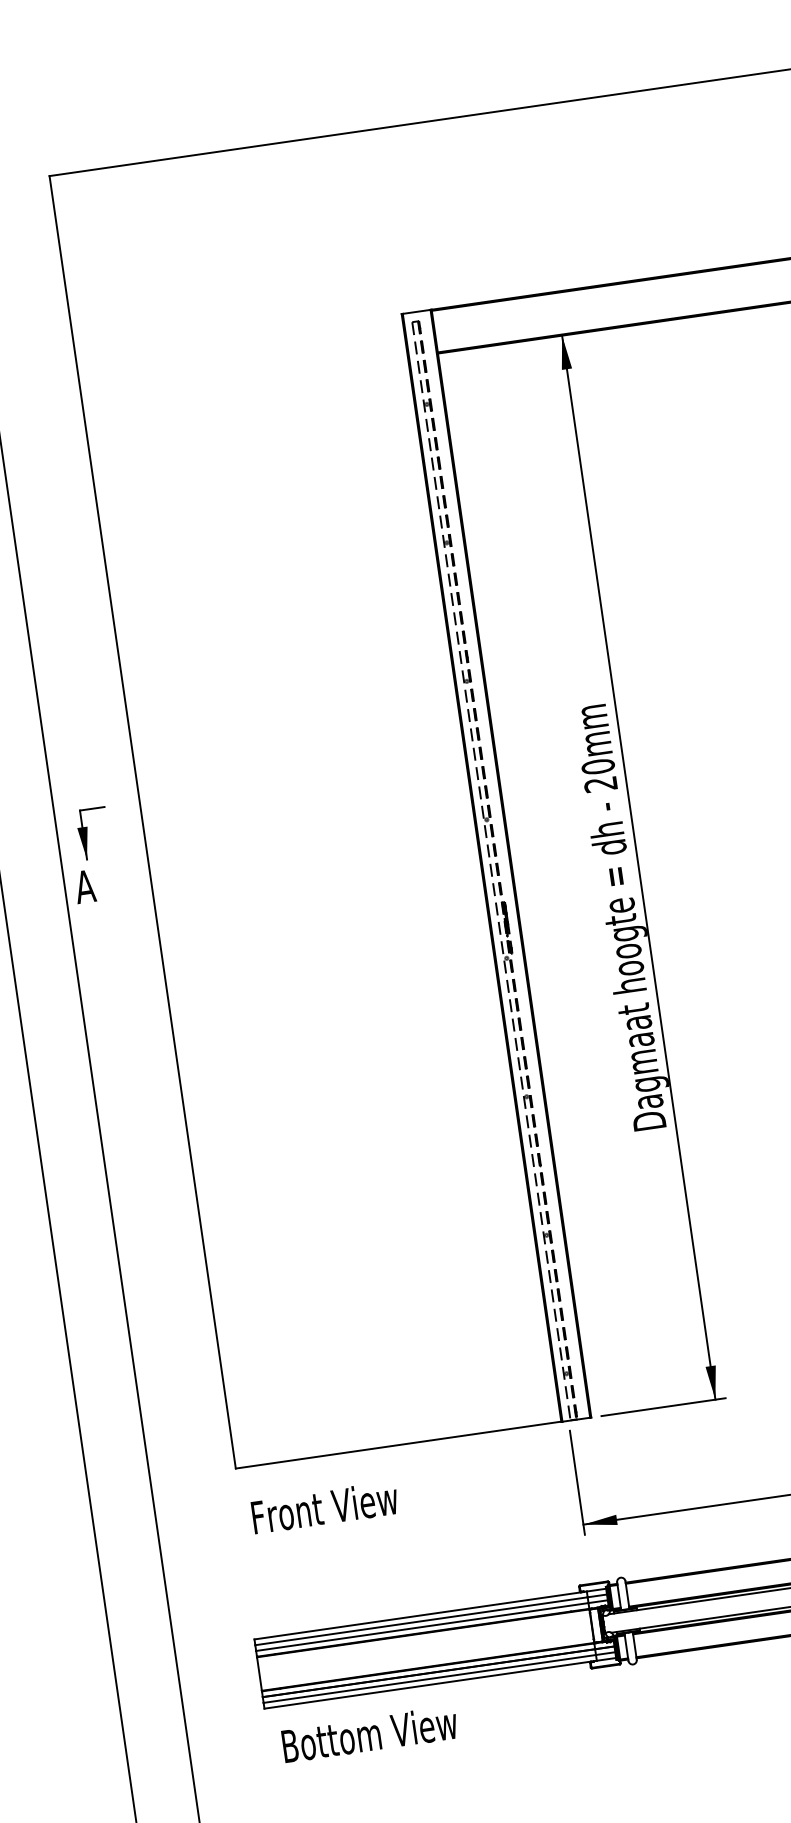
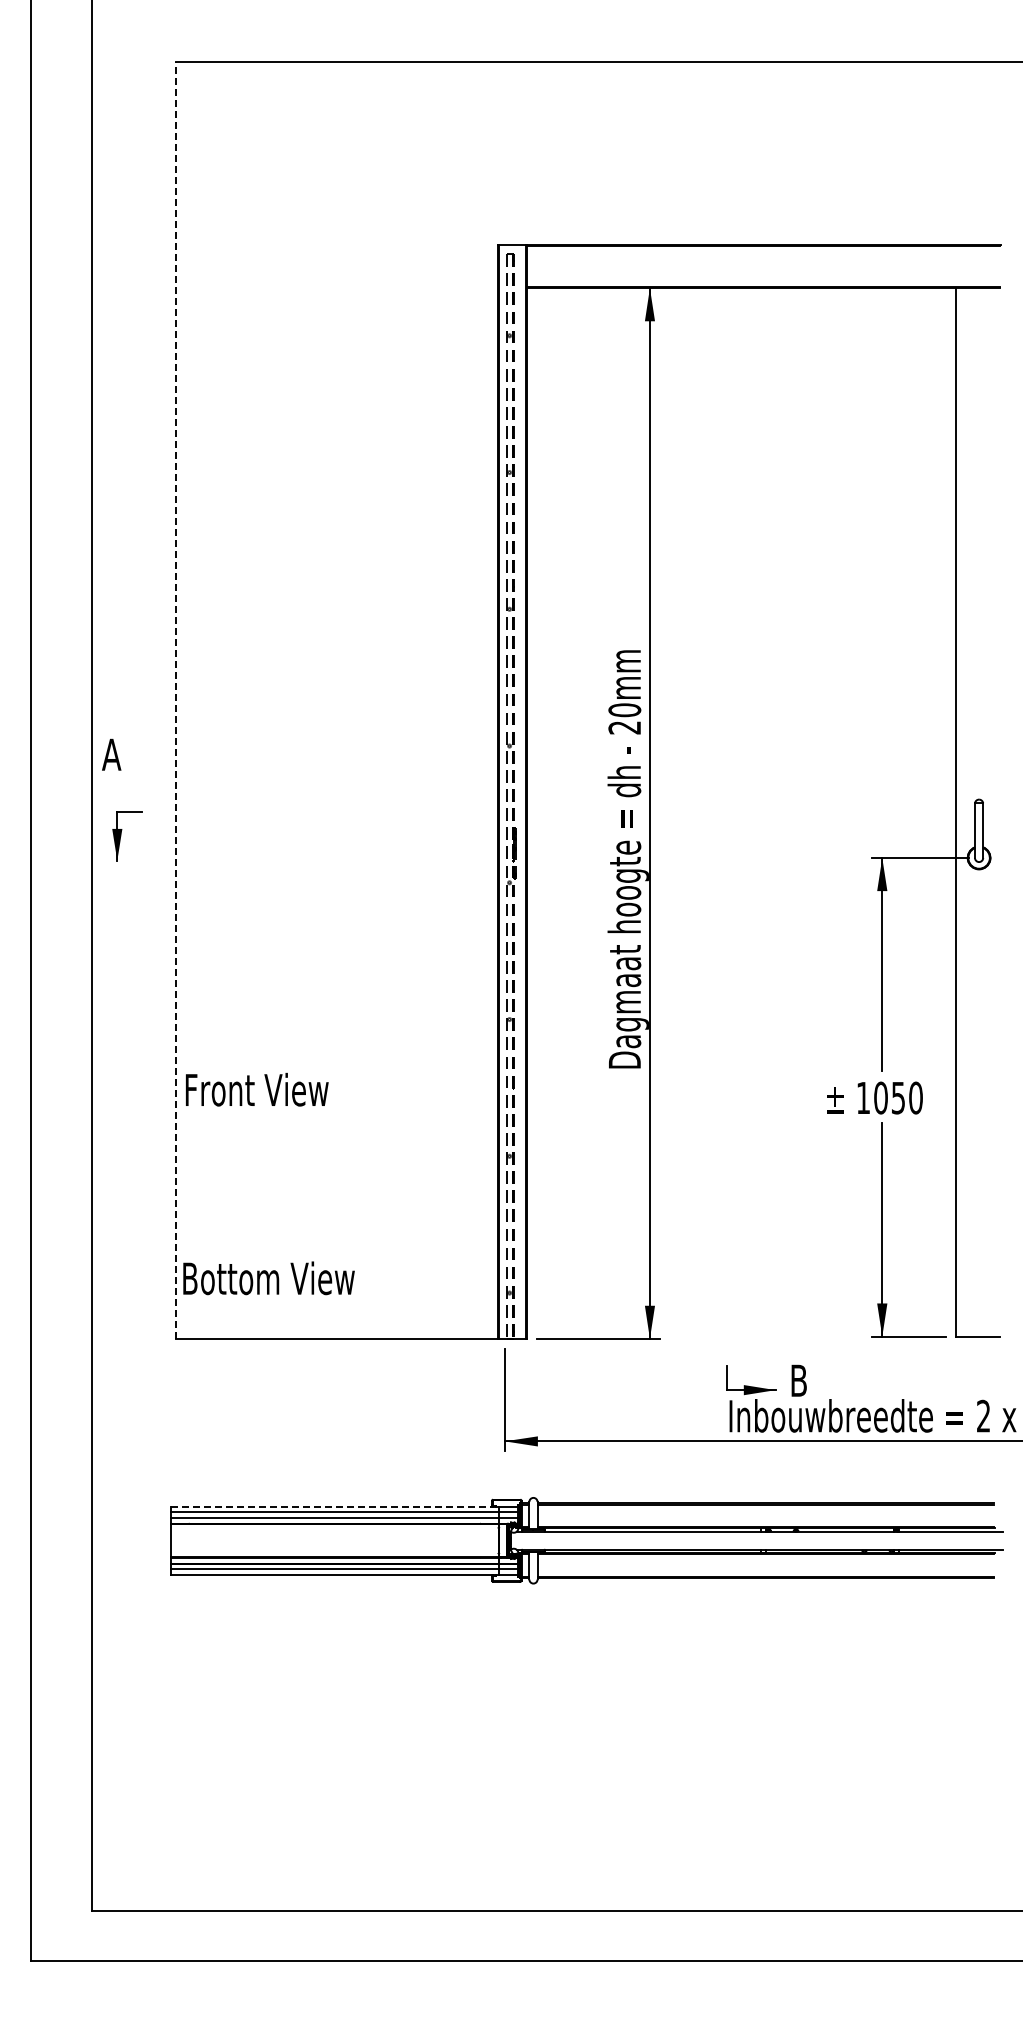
line: (142, 821) -> (176, 699), solid -> dashed
part: (93, 833) -> (127, 836), moved
text: (325, 1507) -> (257, 1089), moved
line: (418, 1615) -> (332, 1506), solid -> dashed
text: (369, 1734) -> (268, 1278), moved

